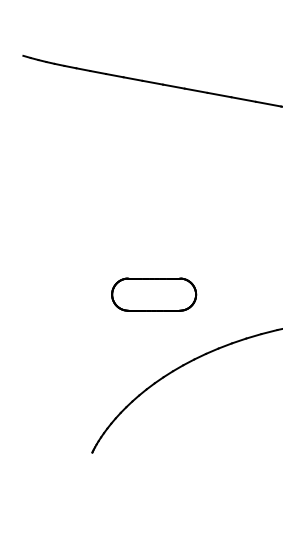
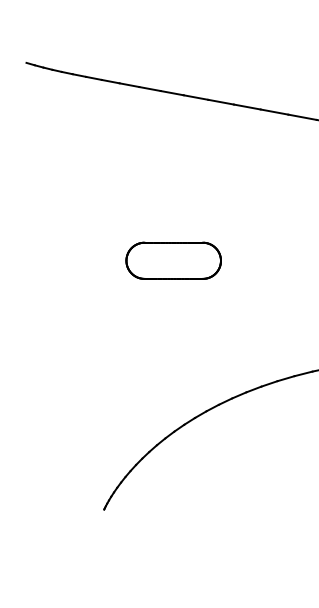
part: (154, 294) -> (174, 260), moved

